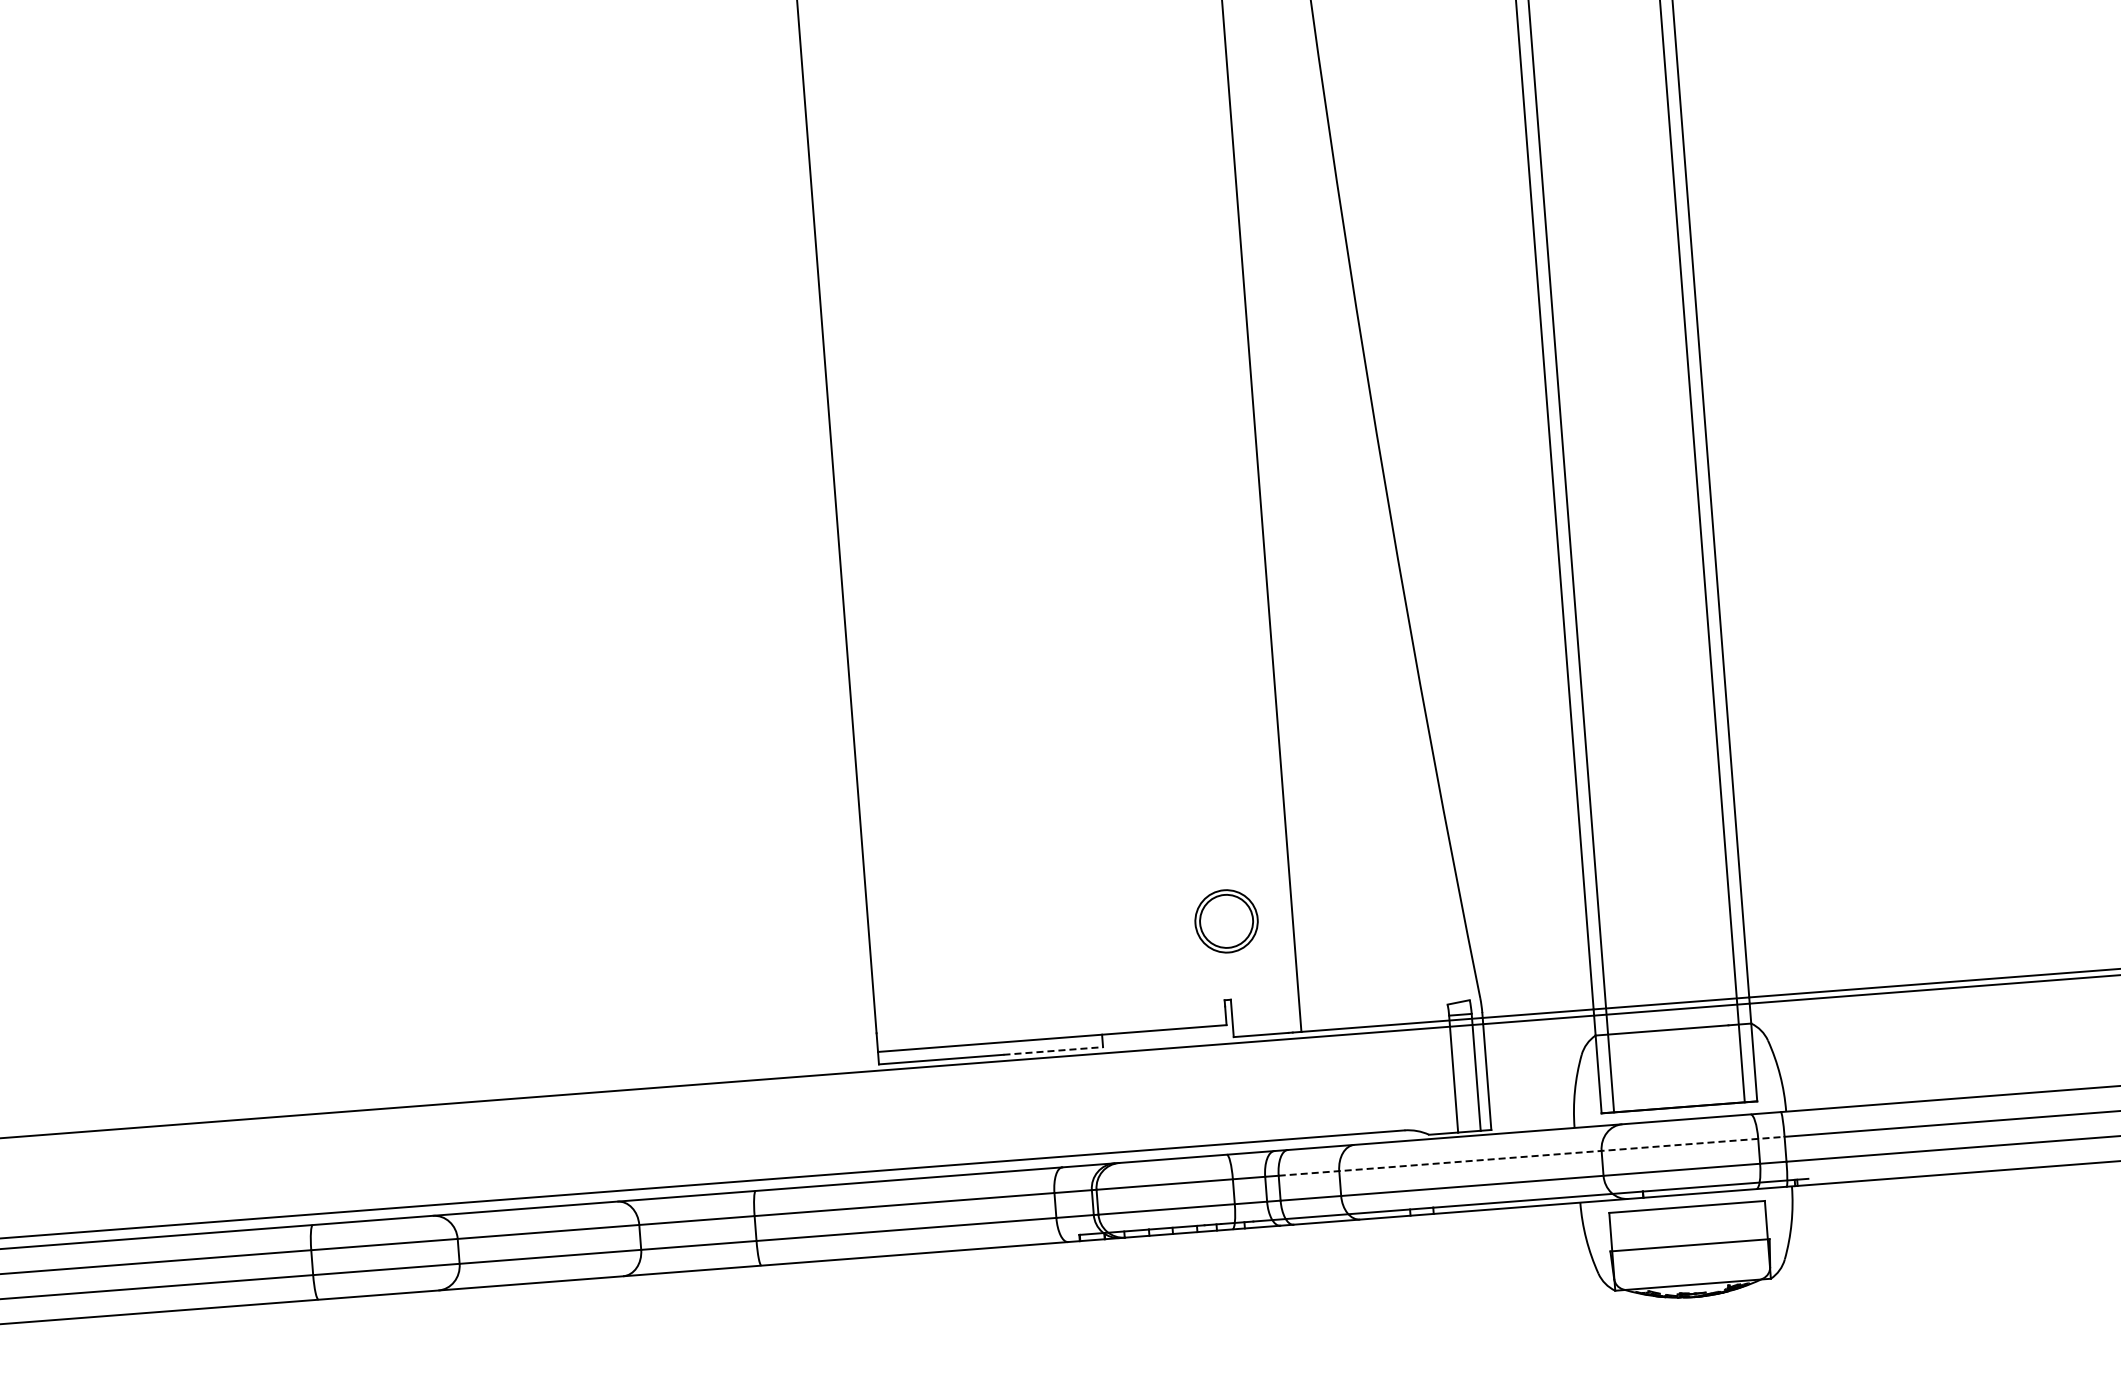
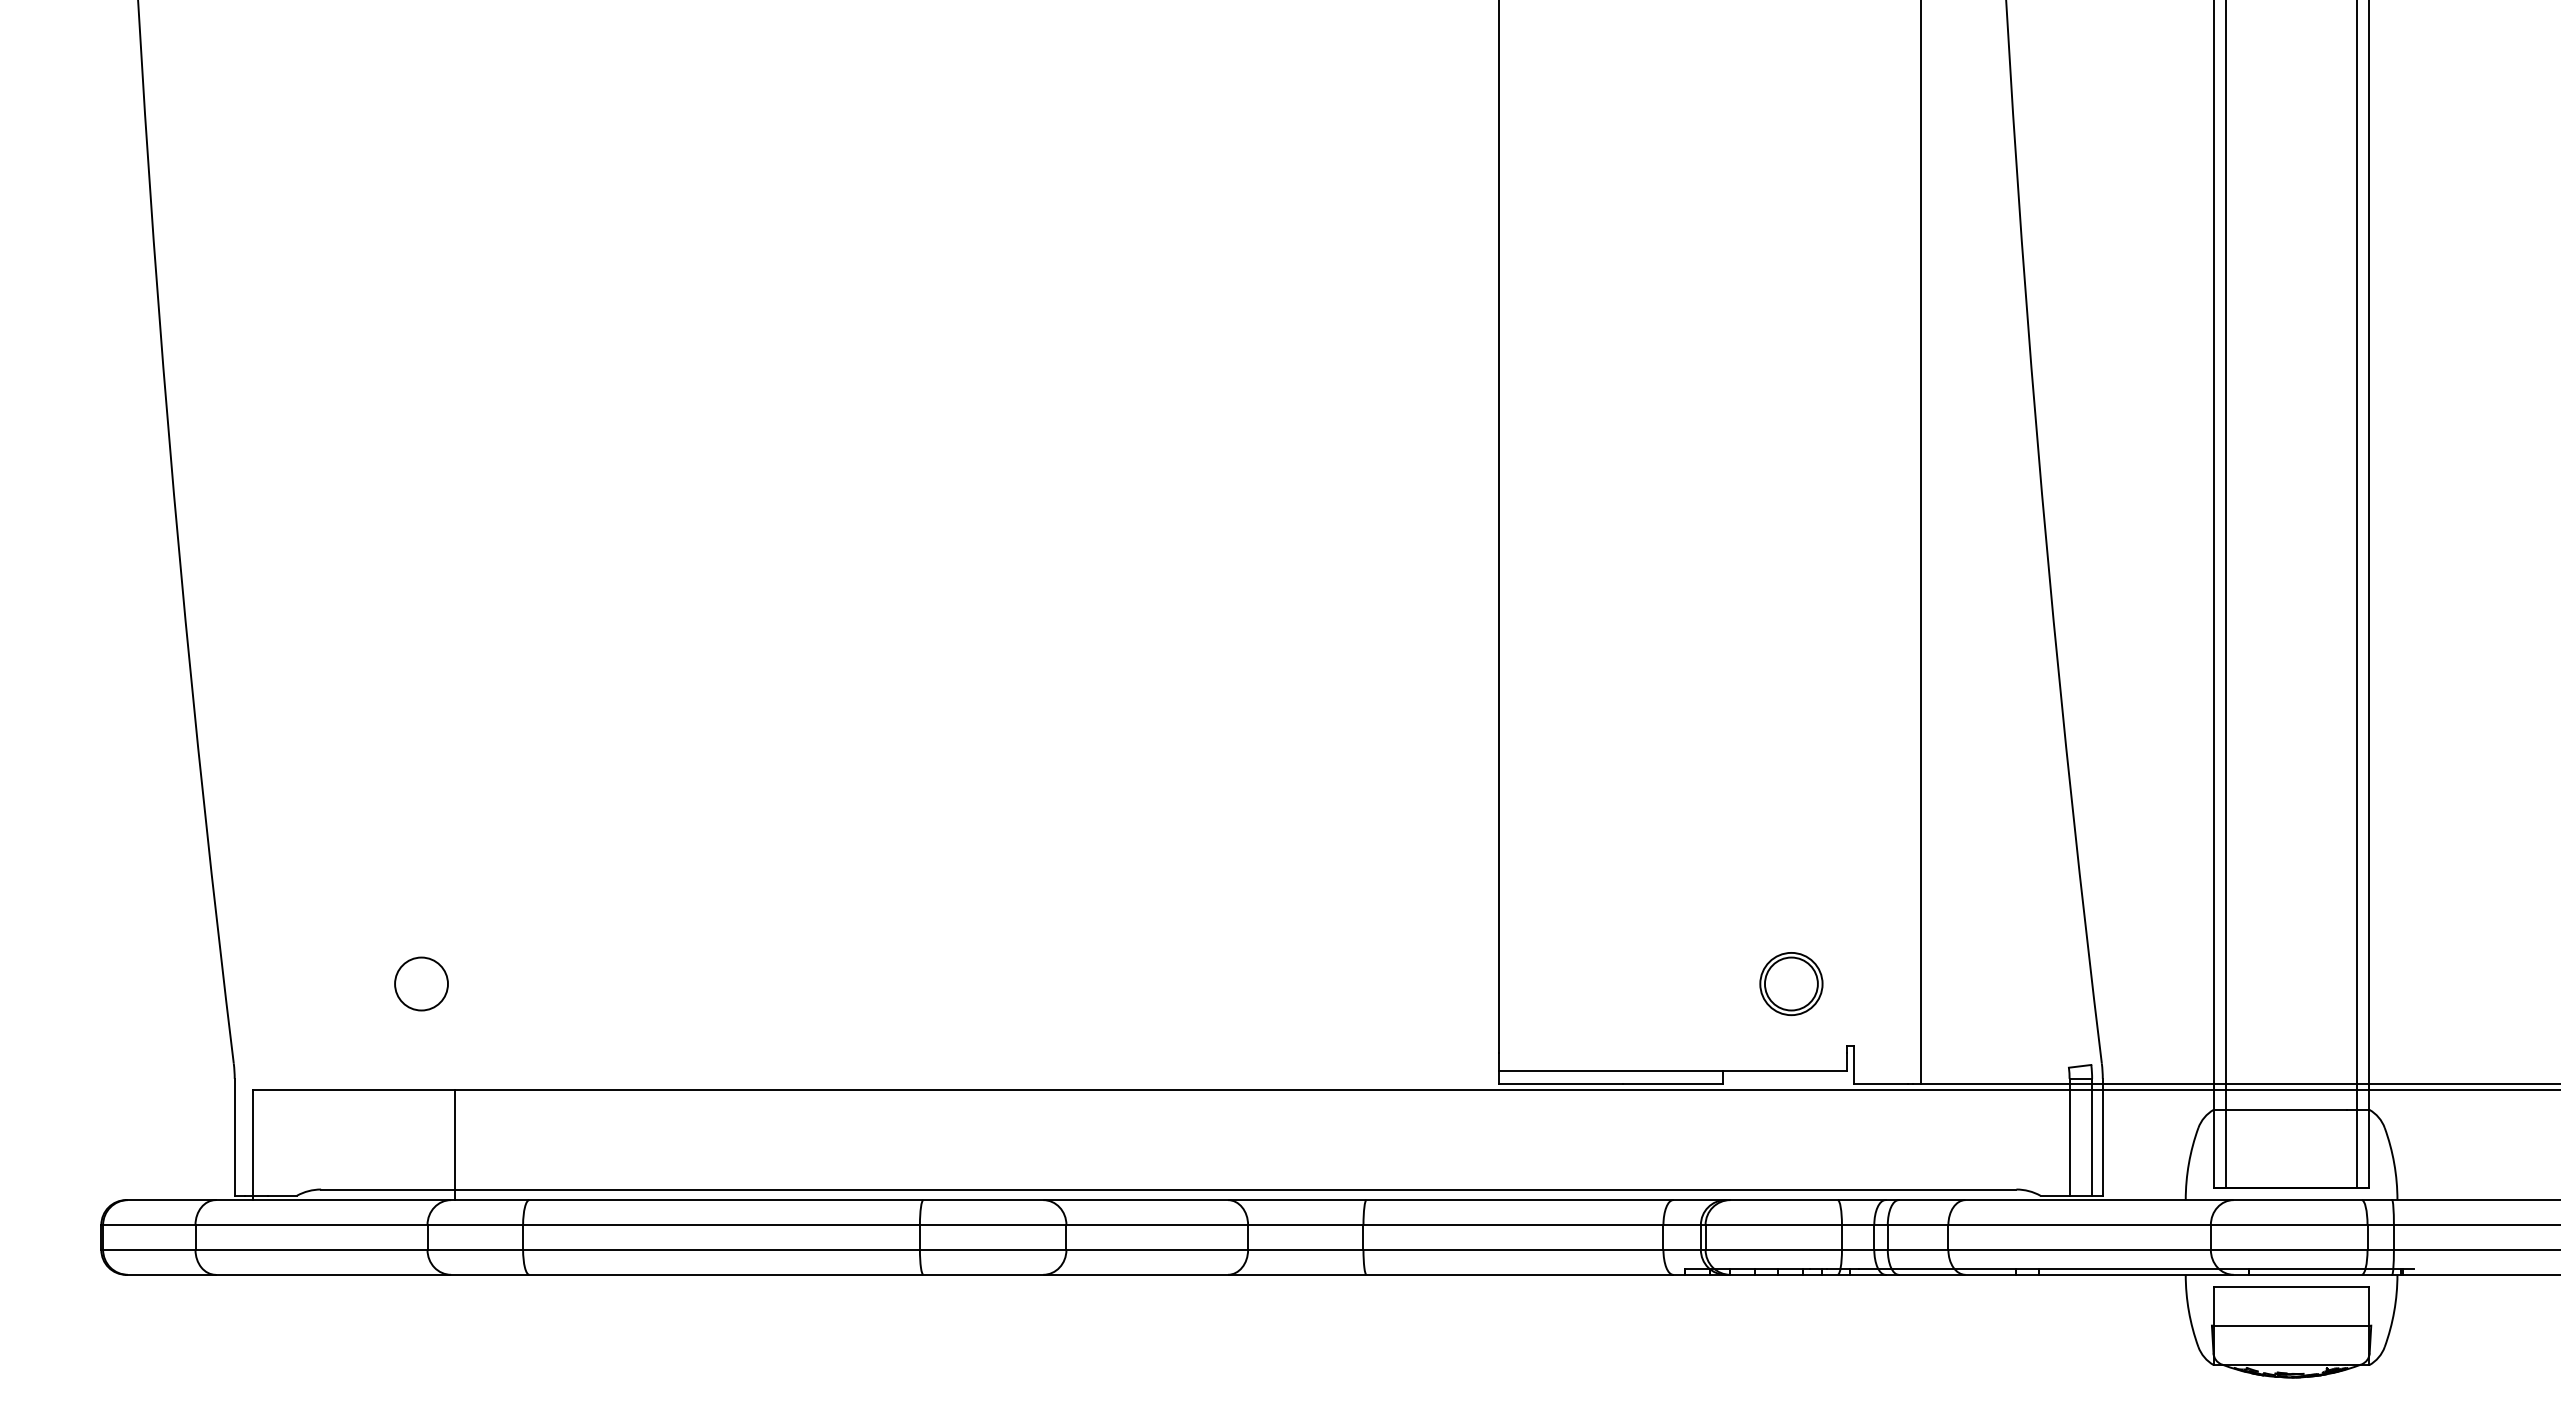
part: (1226, 921) -> (1791, 984), moved
line: (1053, 1050) -> (1673, 1083), dashed -> solid
line: (1532, 1156) -> (2141, 1225), dashed -> solid

